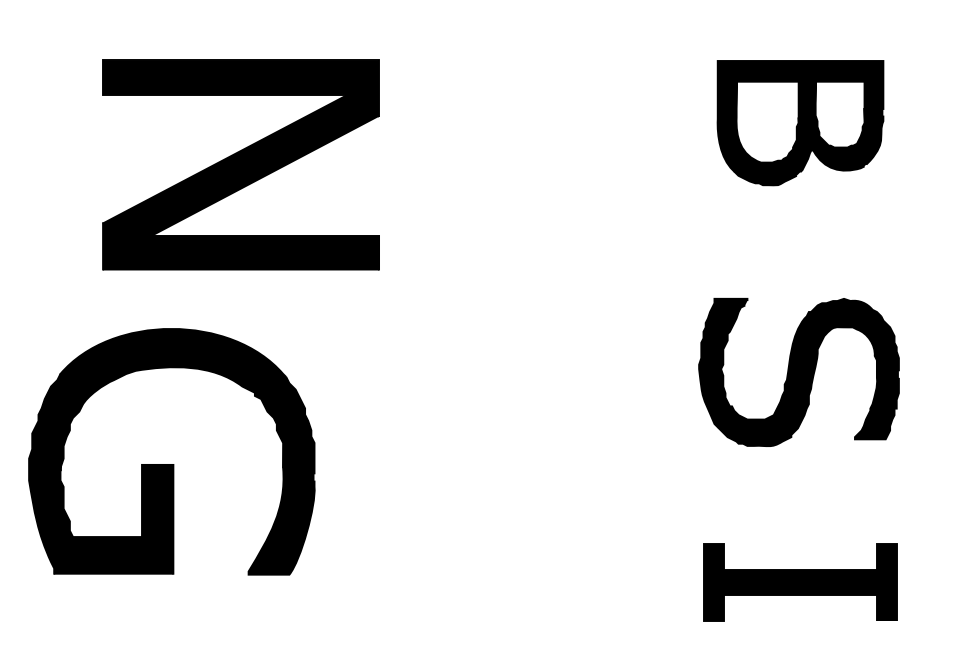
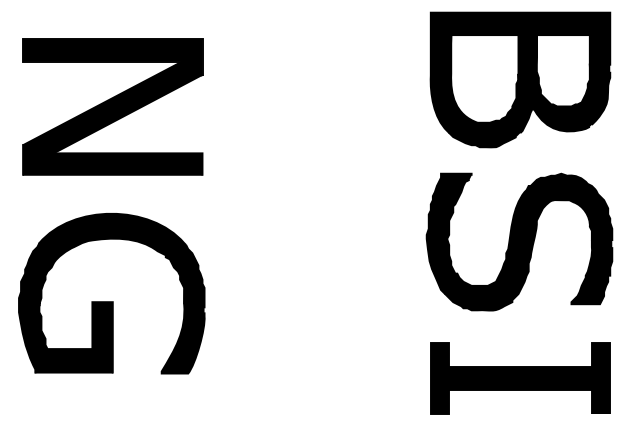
part: (800, 122) -> (520, 79), size x1.67
part: (240, 163) -> (112, 106), moved
part: (799, 371) -> (519, 241), size x1.43
part: (800, 582) -> (520, 378), size x1.43

